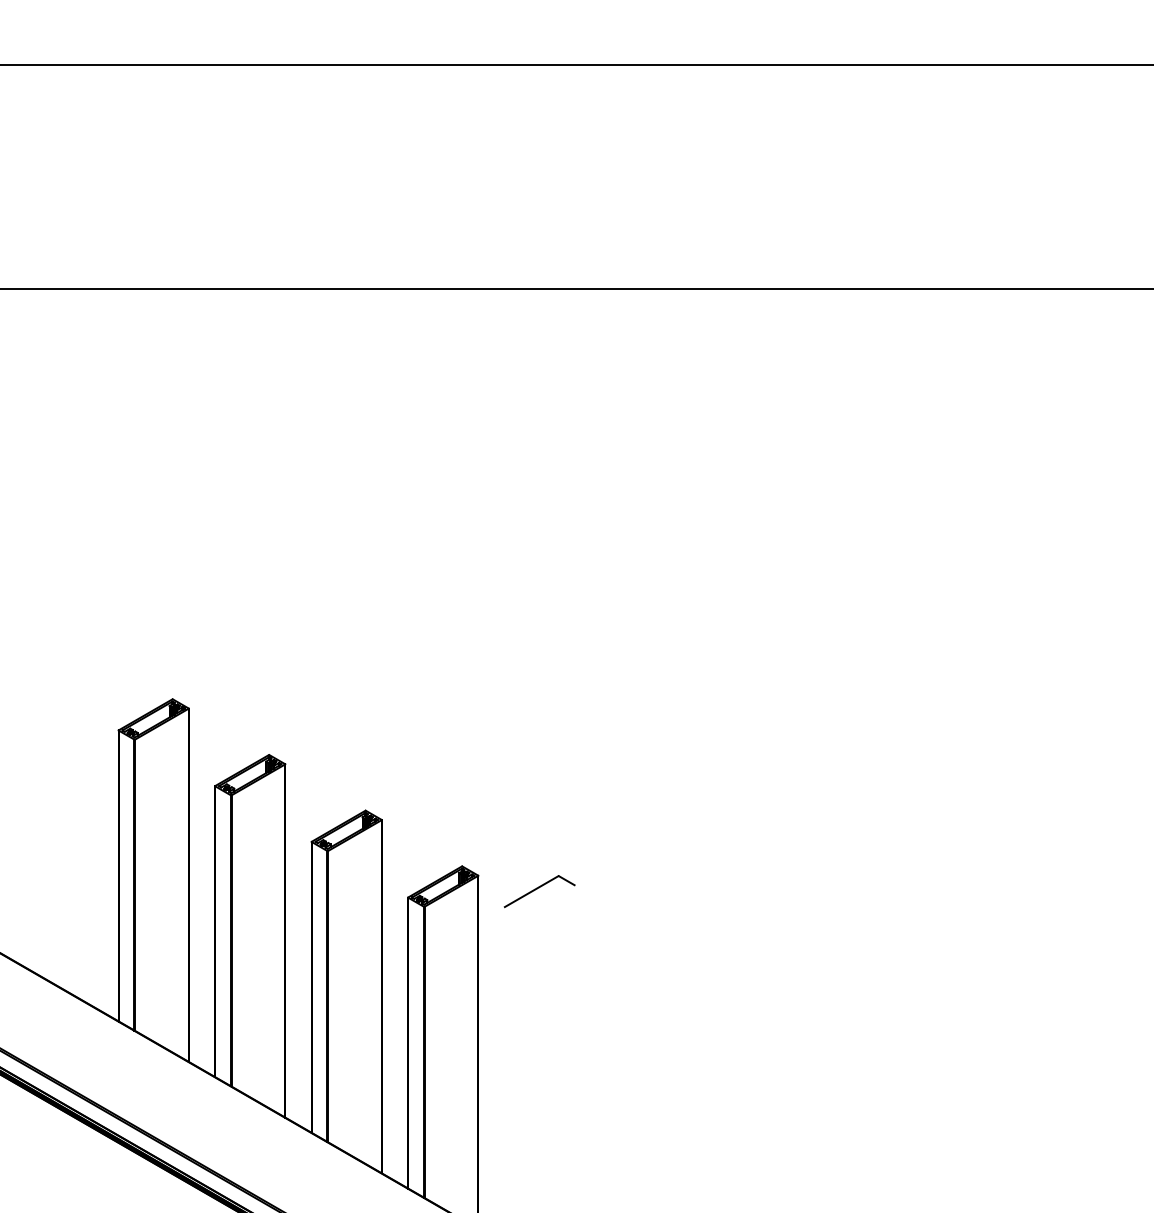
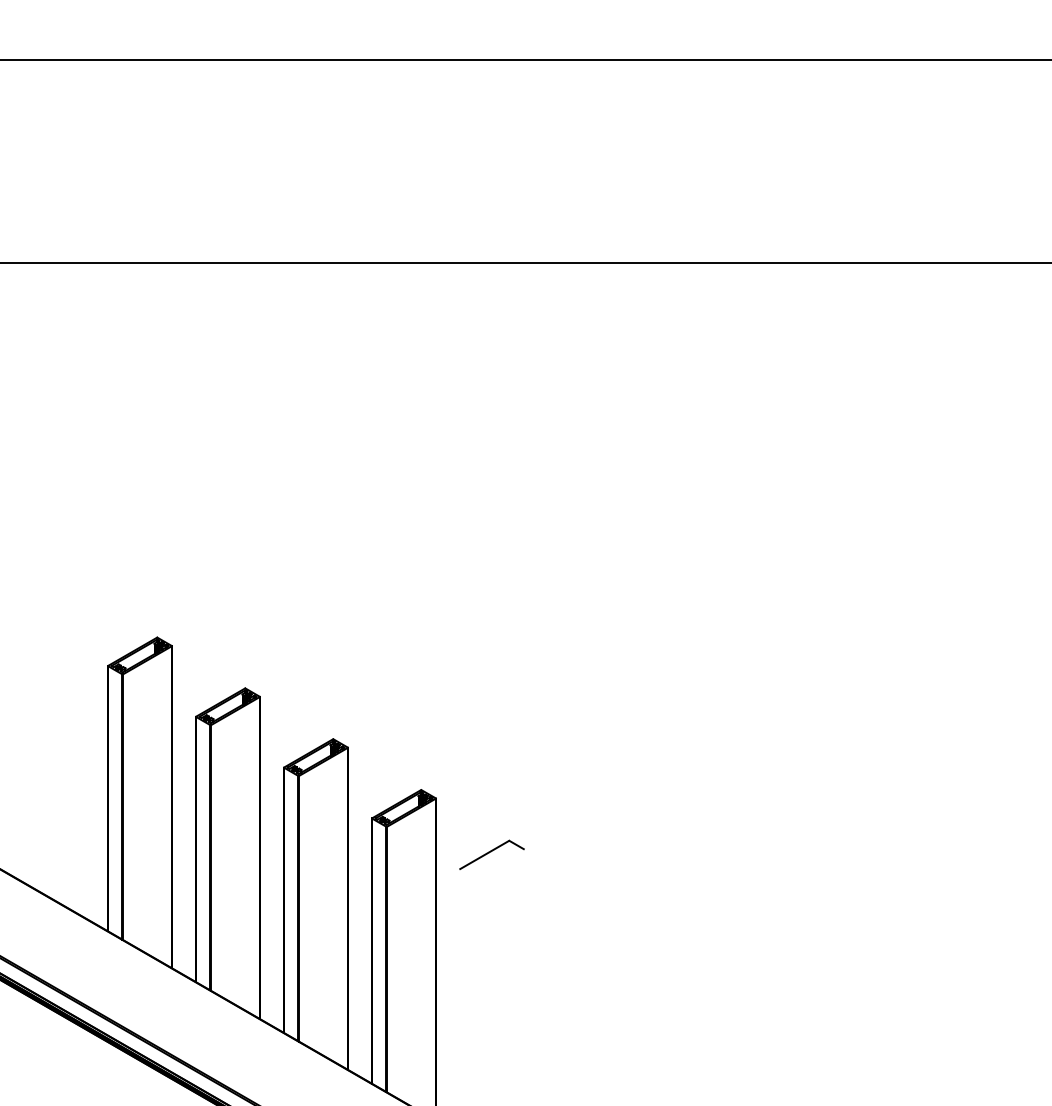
part: (539, 891) -> (491, 854), moved

